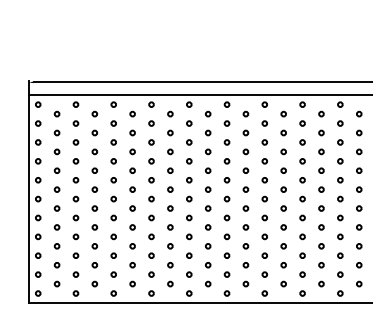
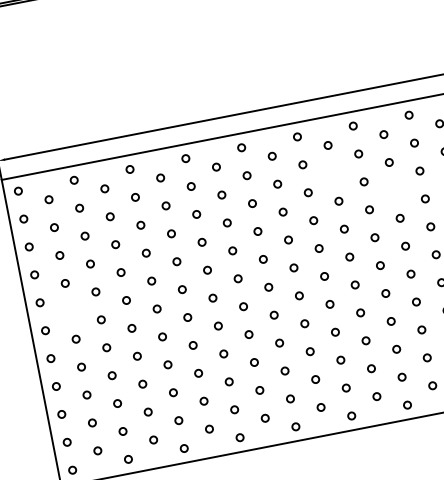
circle: (245, 132) -> (332, 172), removed
circle: (283, 151) -> (394, 189), removed
circle: (56, 189) -> (69, 311), removed

